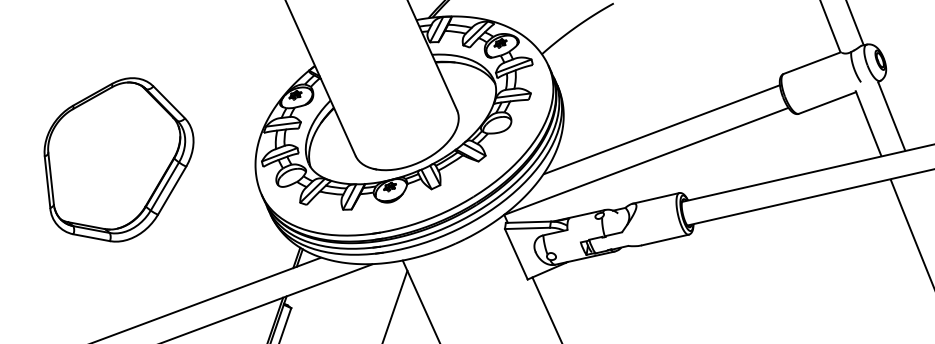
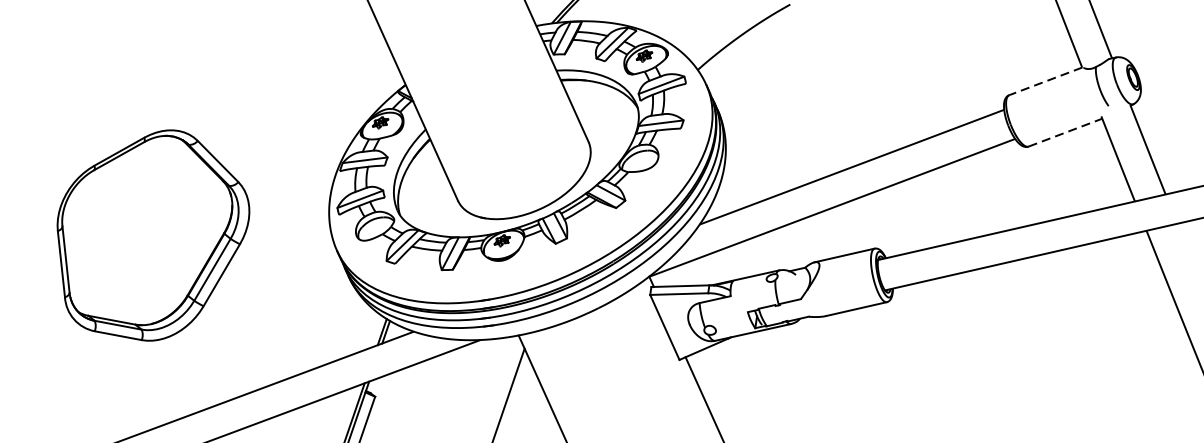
line: (811, 63) -> (1044, 81), solid -> dashed
line: (827, 102) -> (1065, 132), solid -> dashed
part: (118, 159) -> (152, 235), moved

